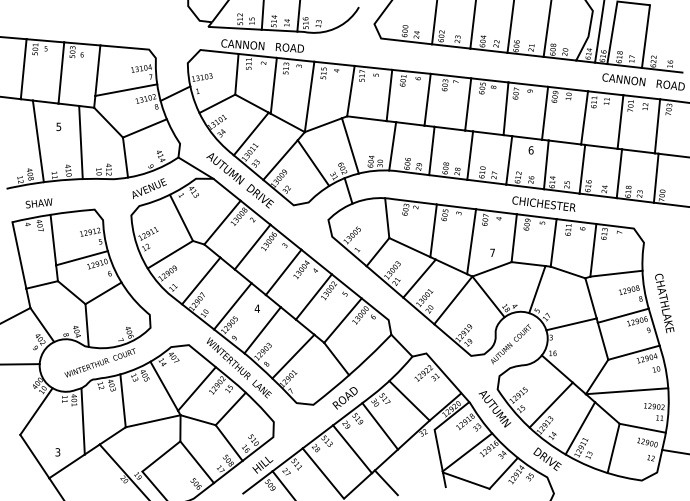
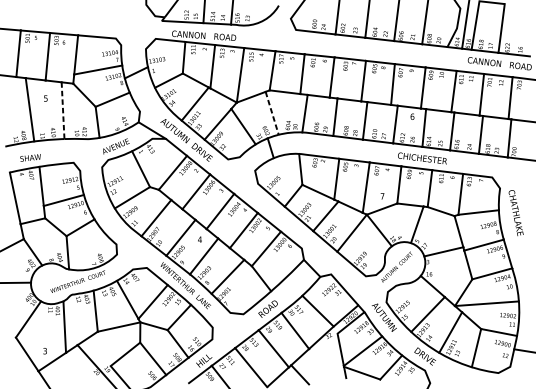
line: (80, 142) -> (62, 110), solid -> dashed
line: (350, 145) -> (272, 112), solid -> dashed
text: (664, 303) -> (515, 213), moved

